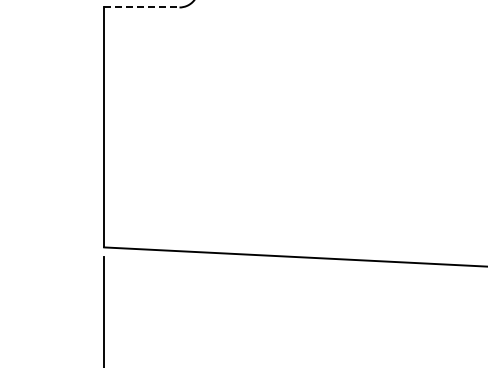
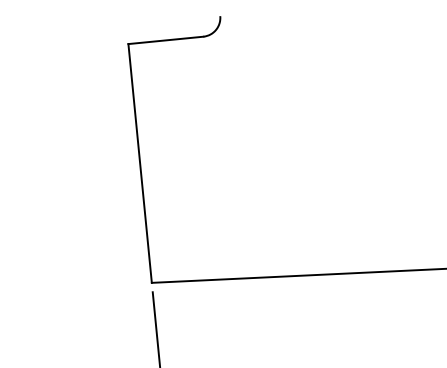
line: (141, 7) -> (165, 40), dashed -> solid

